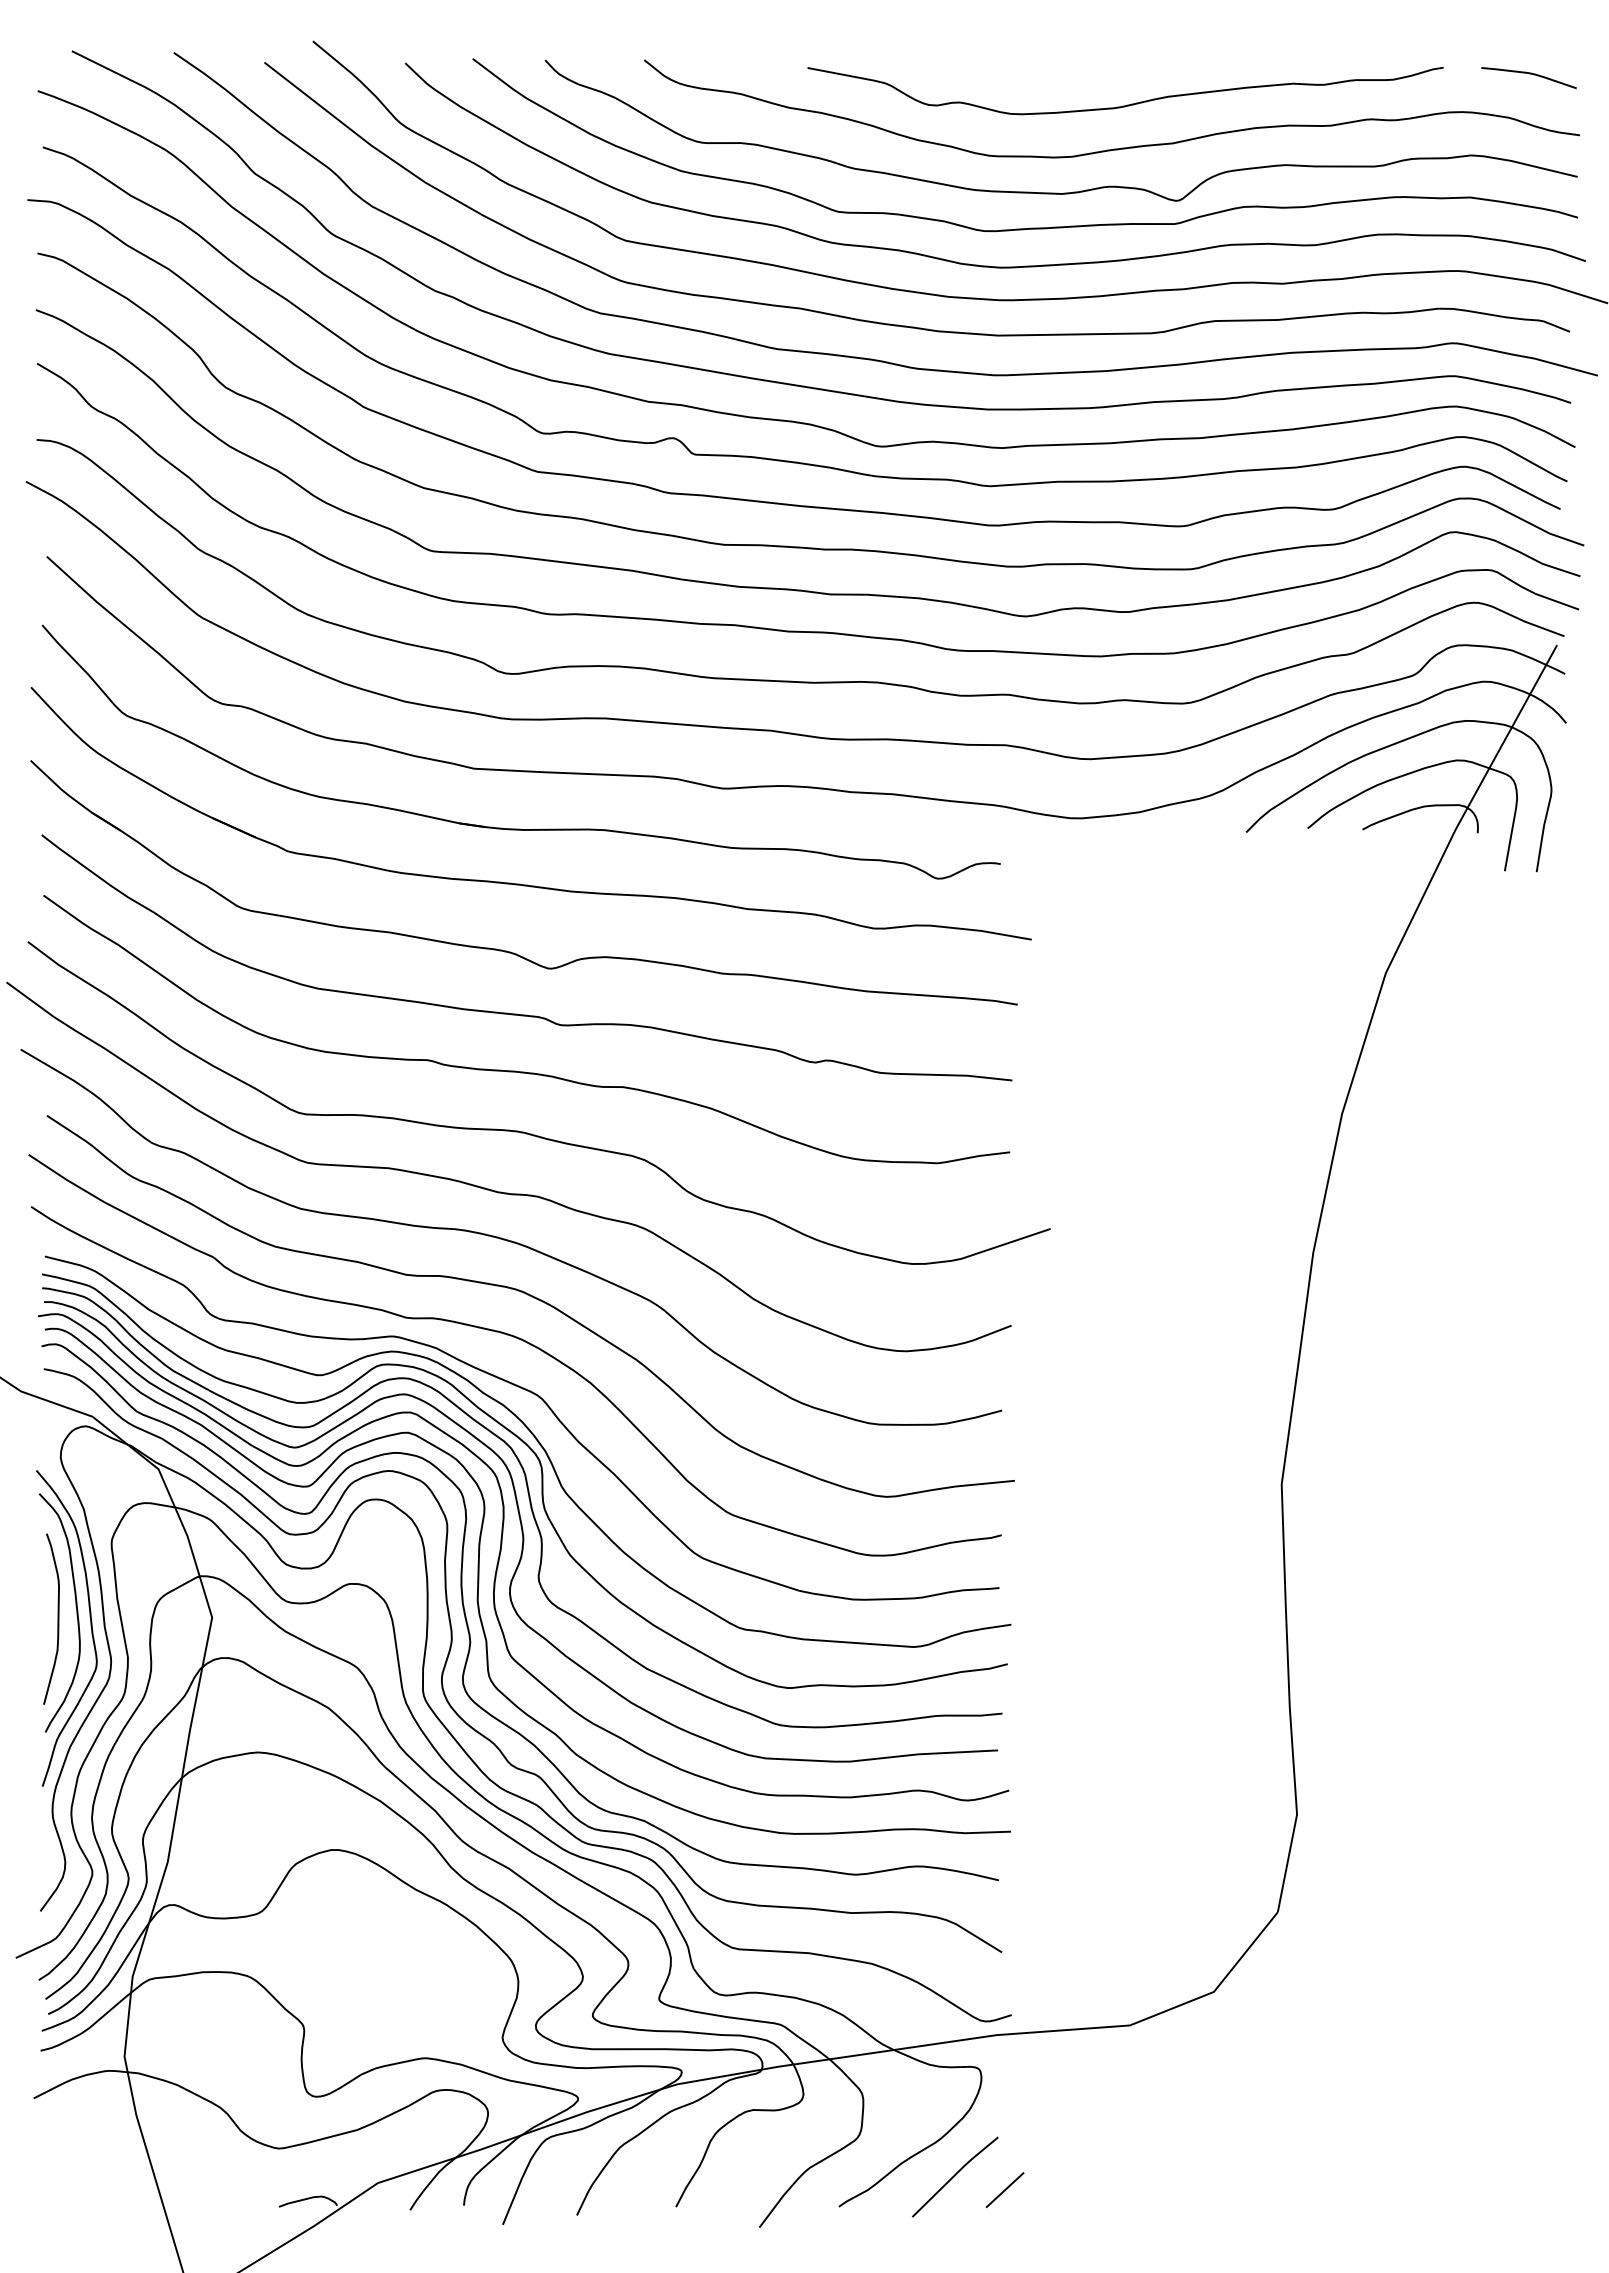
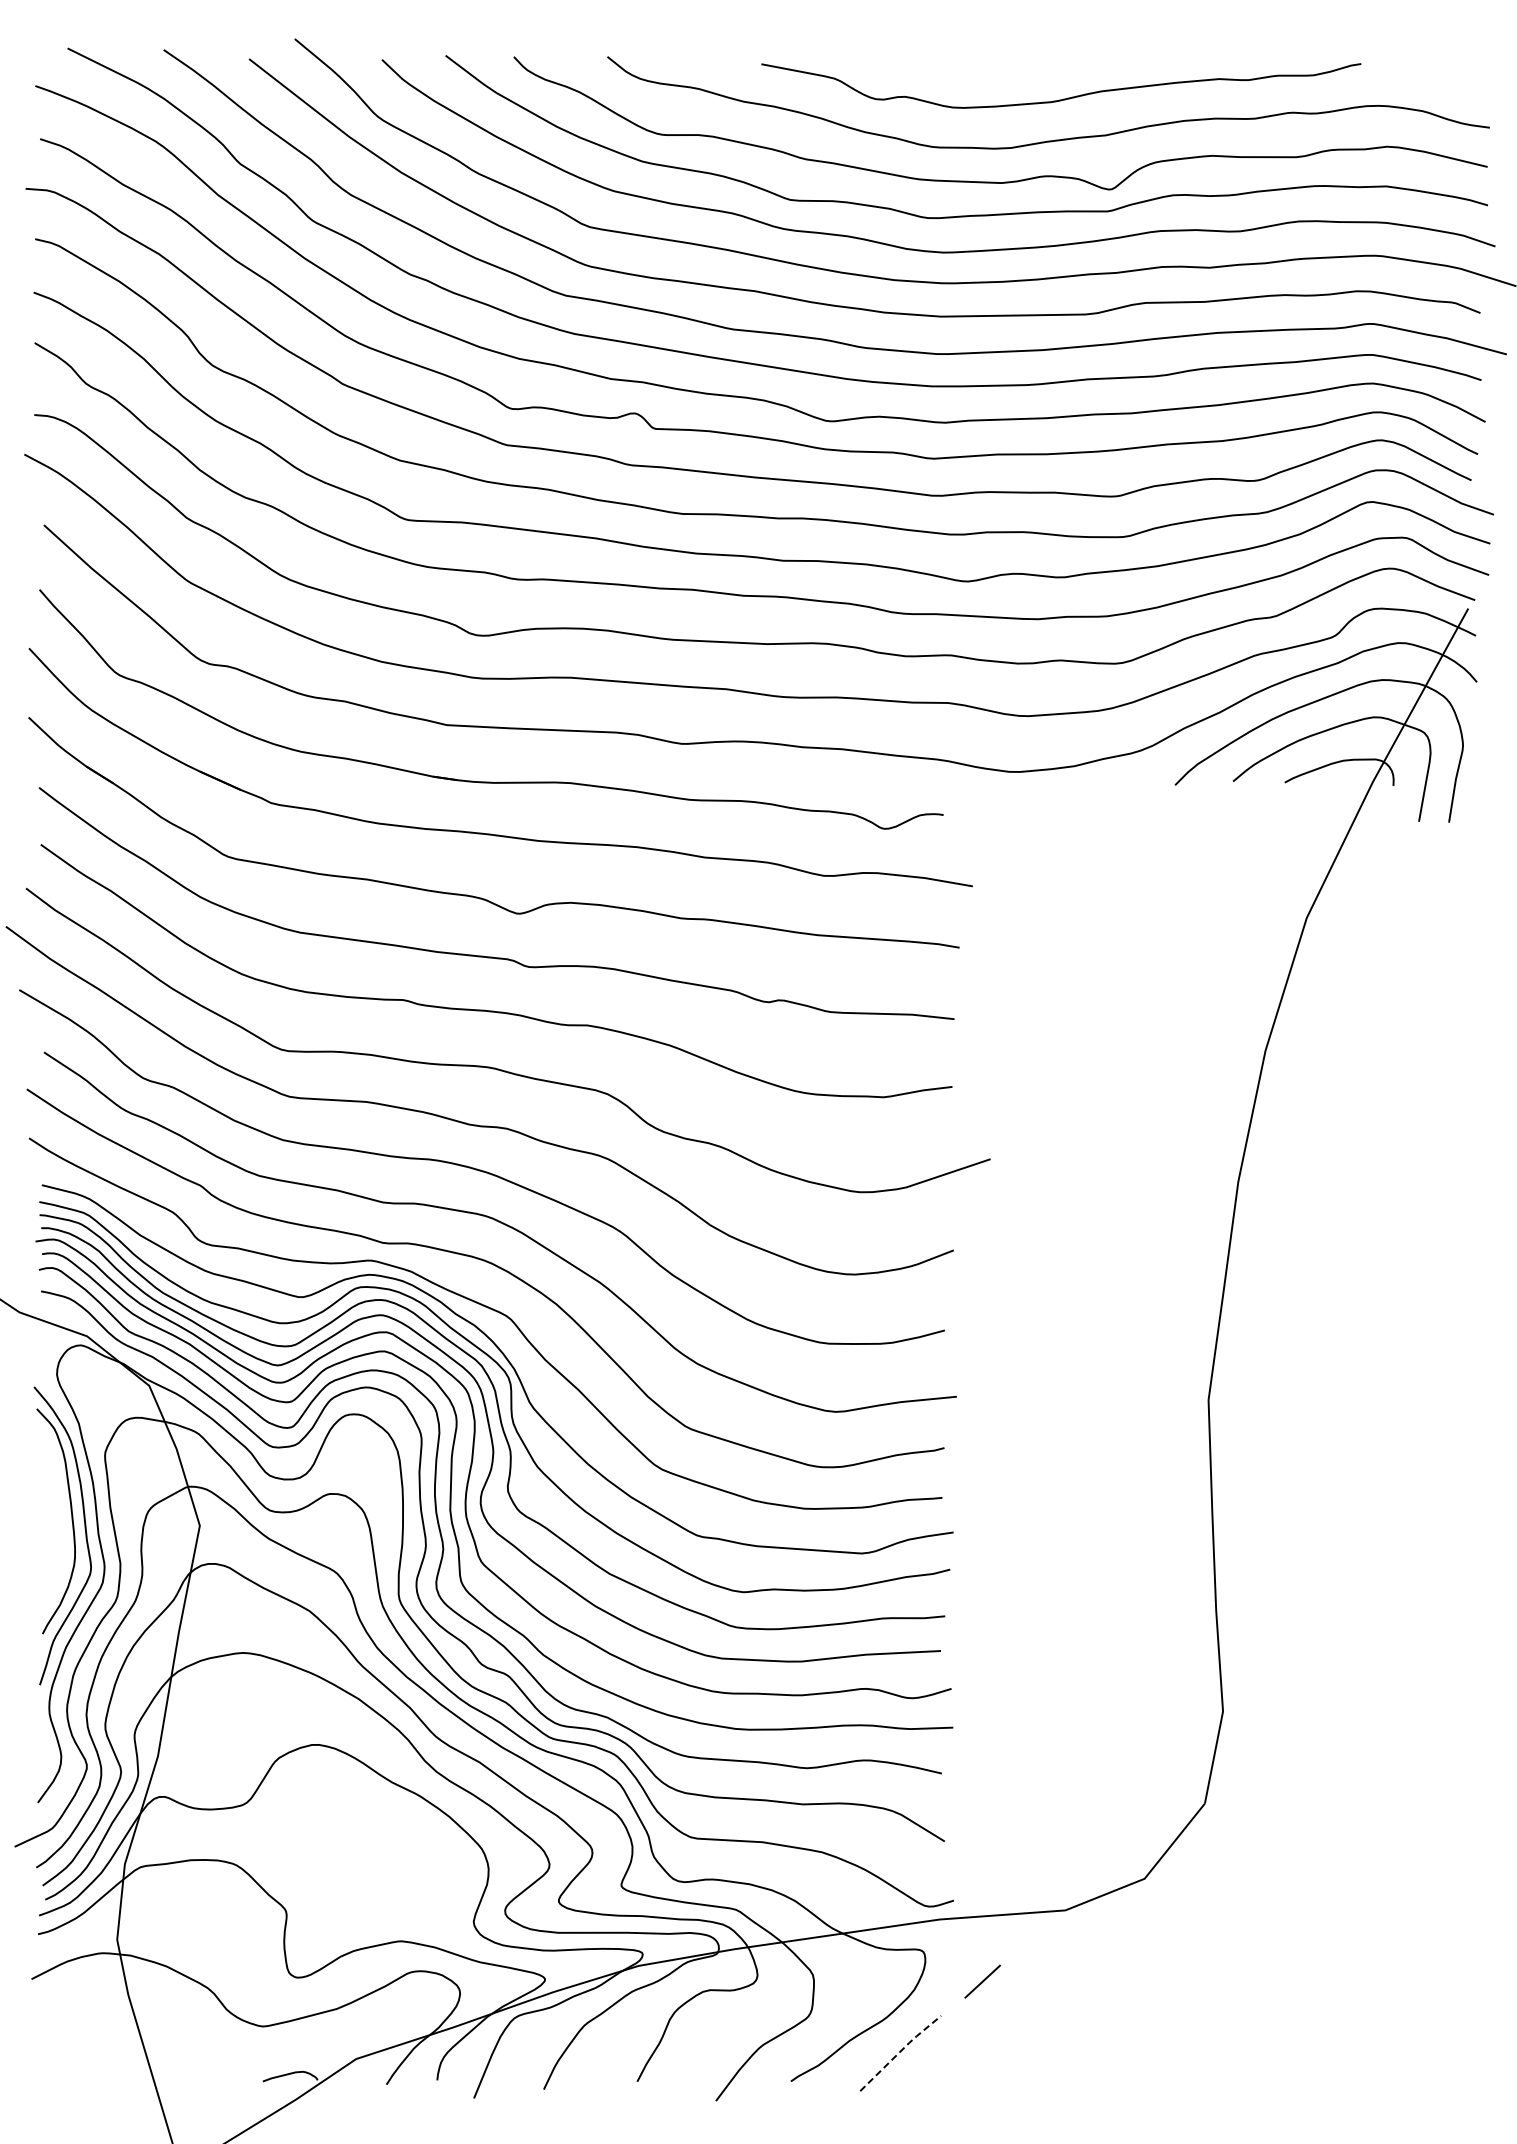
curve: (1529, 74) -> (1442, 70), removed
curve: (58, 1618) -> (54, 1526), removed
line: (955, 2175) -> (900, 2051), solid -> dashed
line: (1004, 2189) -> (982, 1981), moved

